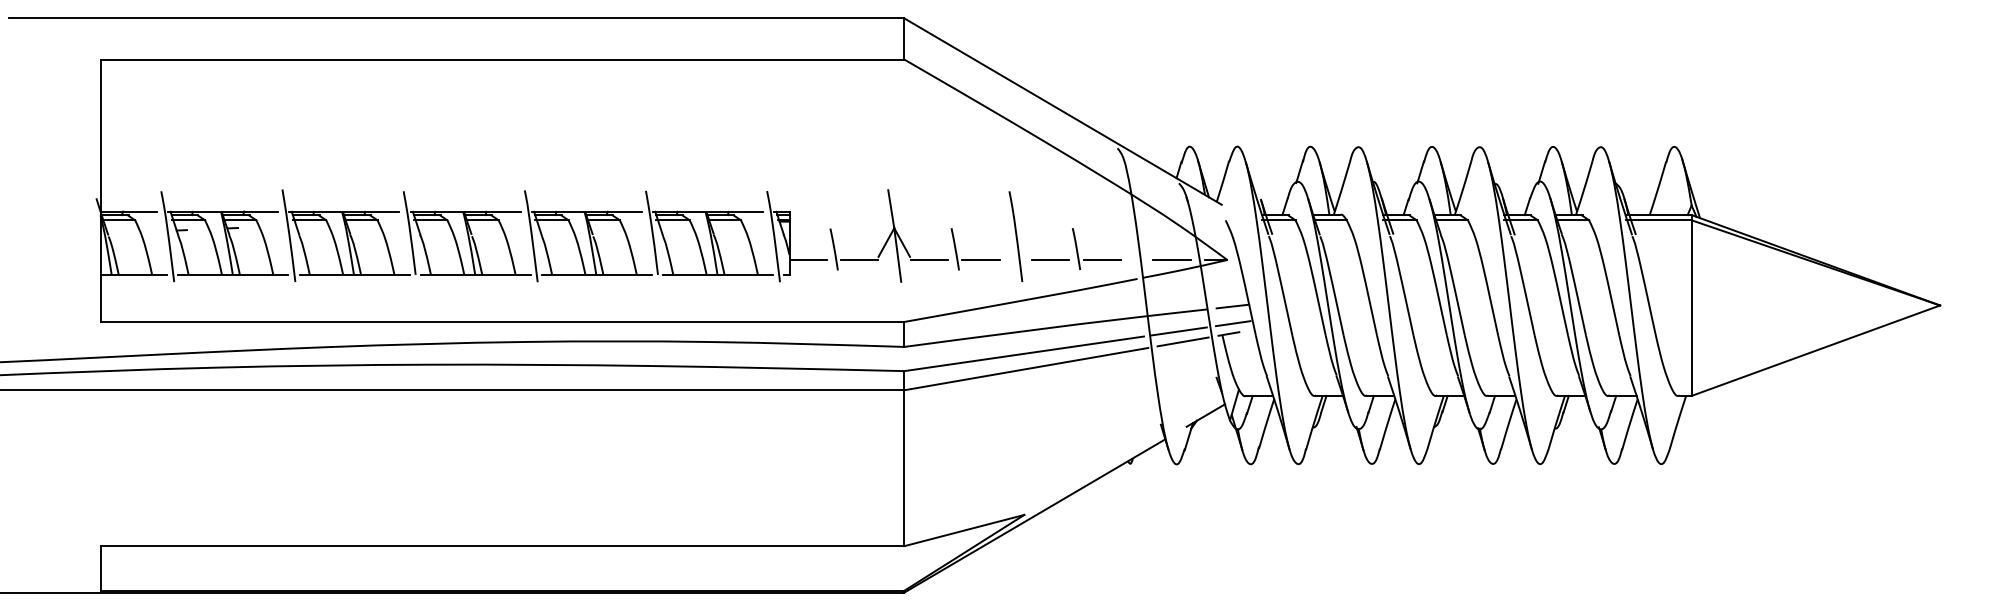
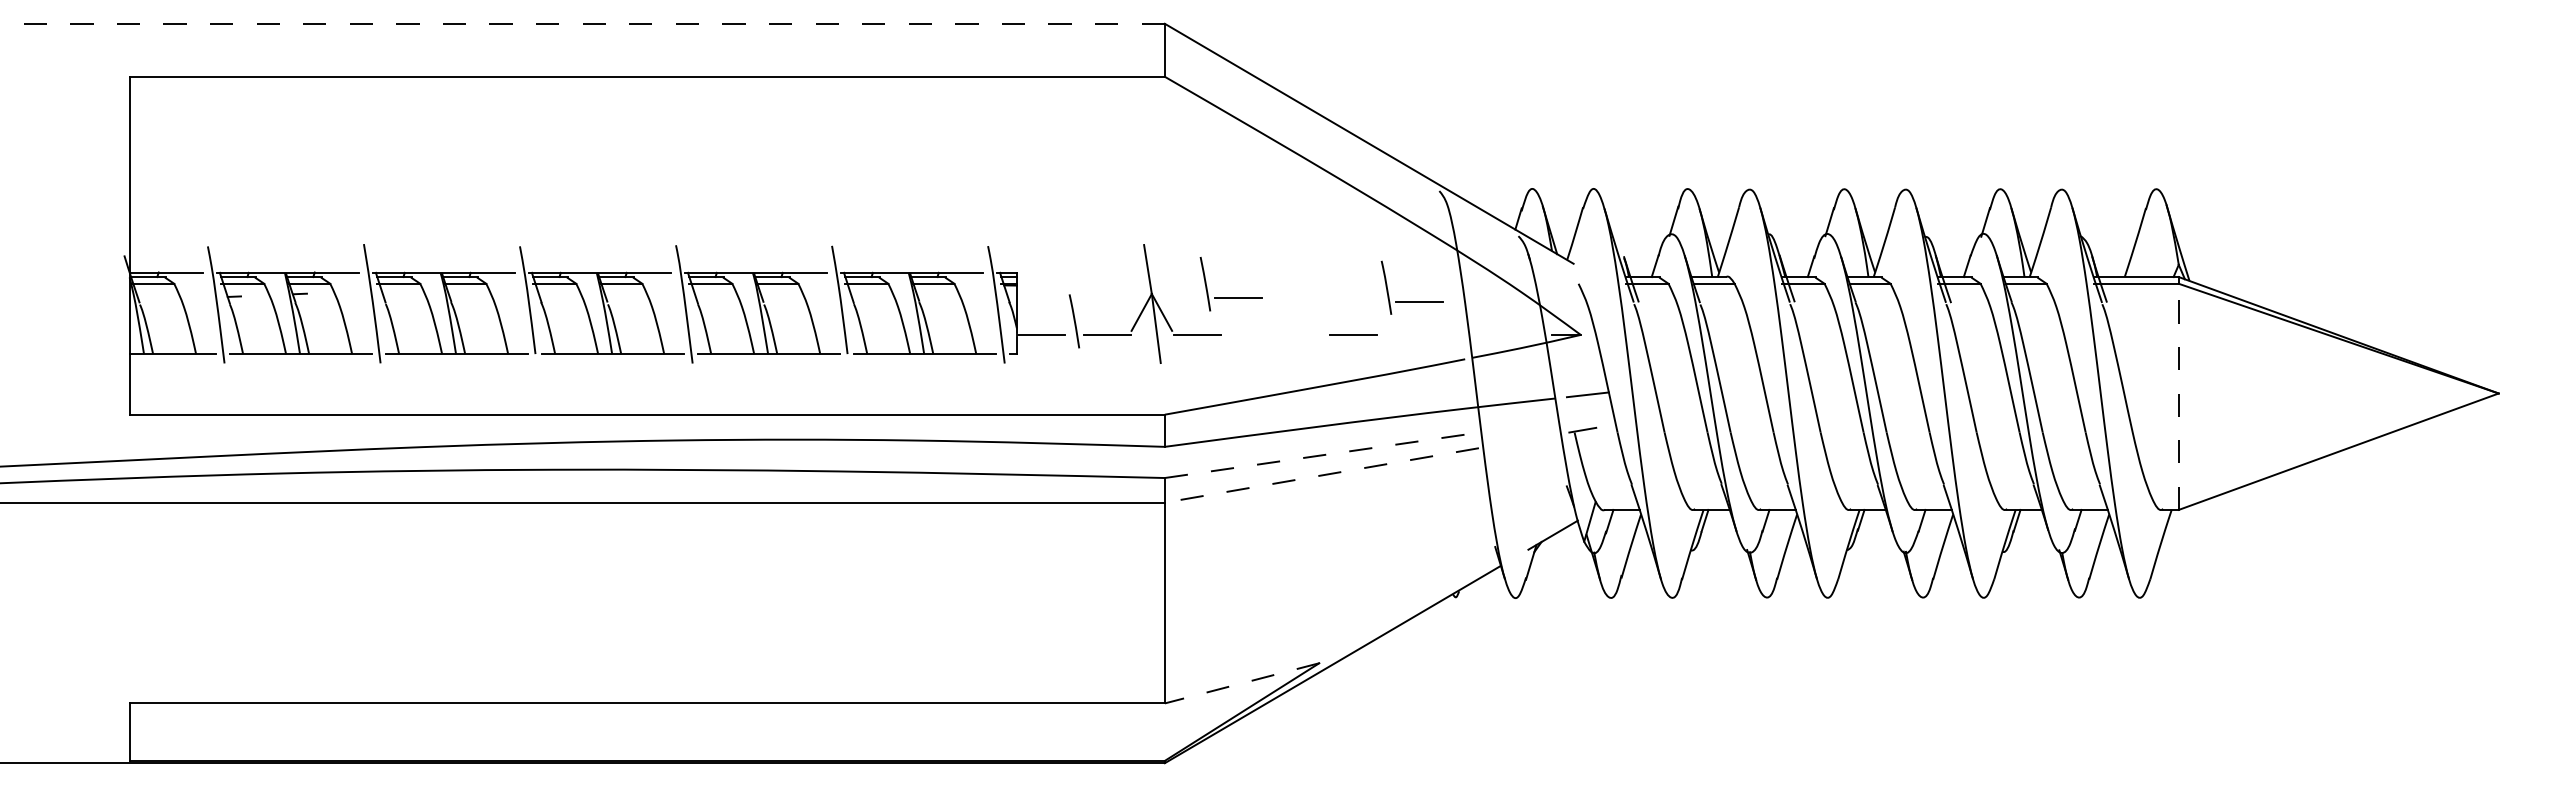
line: (456, 18) -> (588, 23), solid -> dashed
curve: (1015, 236) -> (1308, 304), removed
part: (974, 259) -> (1230, 297), moved
part: (1095, 259) -> (1411, 301), moved
line: (1171, 259) -> (1509, 334), removed
line: (1691, 307) -> (2178, 396), solid -> dashed
line: (1233, 323) -> (1588, 416), removed
line: (1178, 331) -> (1518, 426), removed
line: (1182, 341) -> (1523, 440), removed
line: (1024, 353) -> (1319, 455), solid -> dashed
line: (1026, 369) -> (1321, 475), solid -> dashed
line: (964, 530) -> (1242, 683), solid -> dashed

